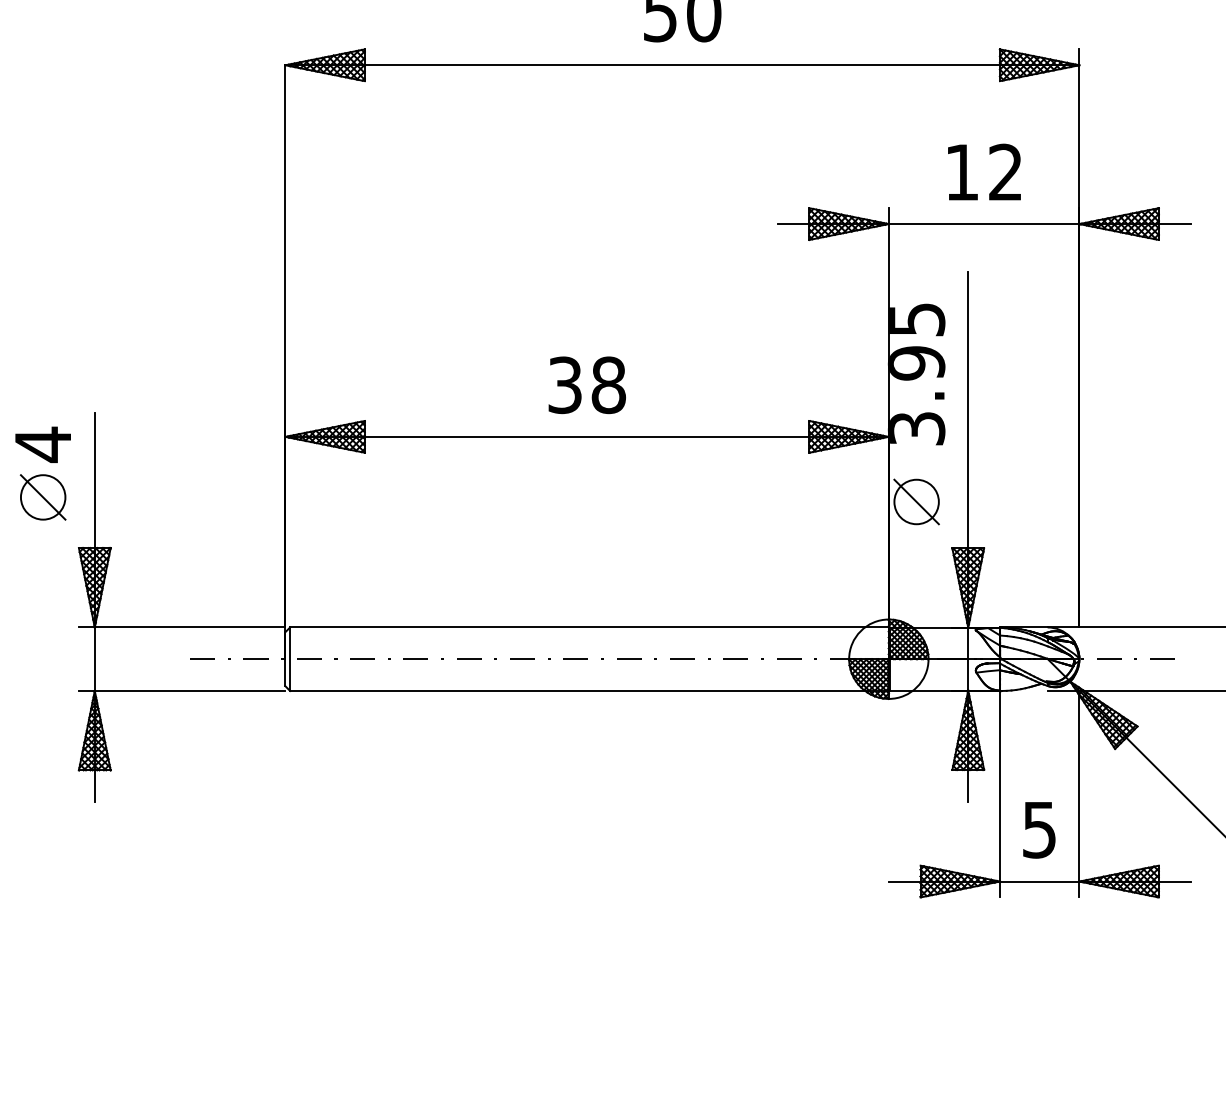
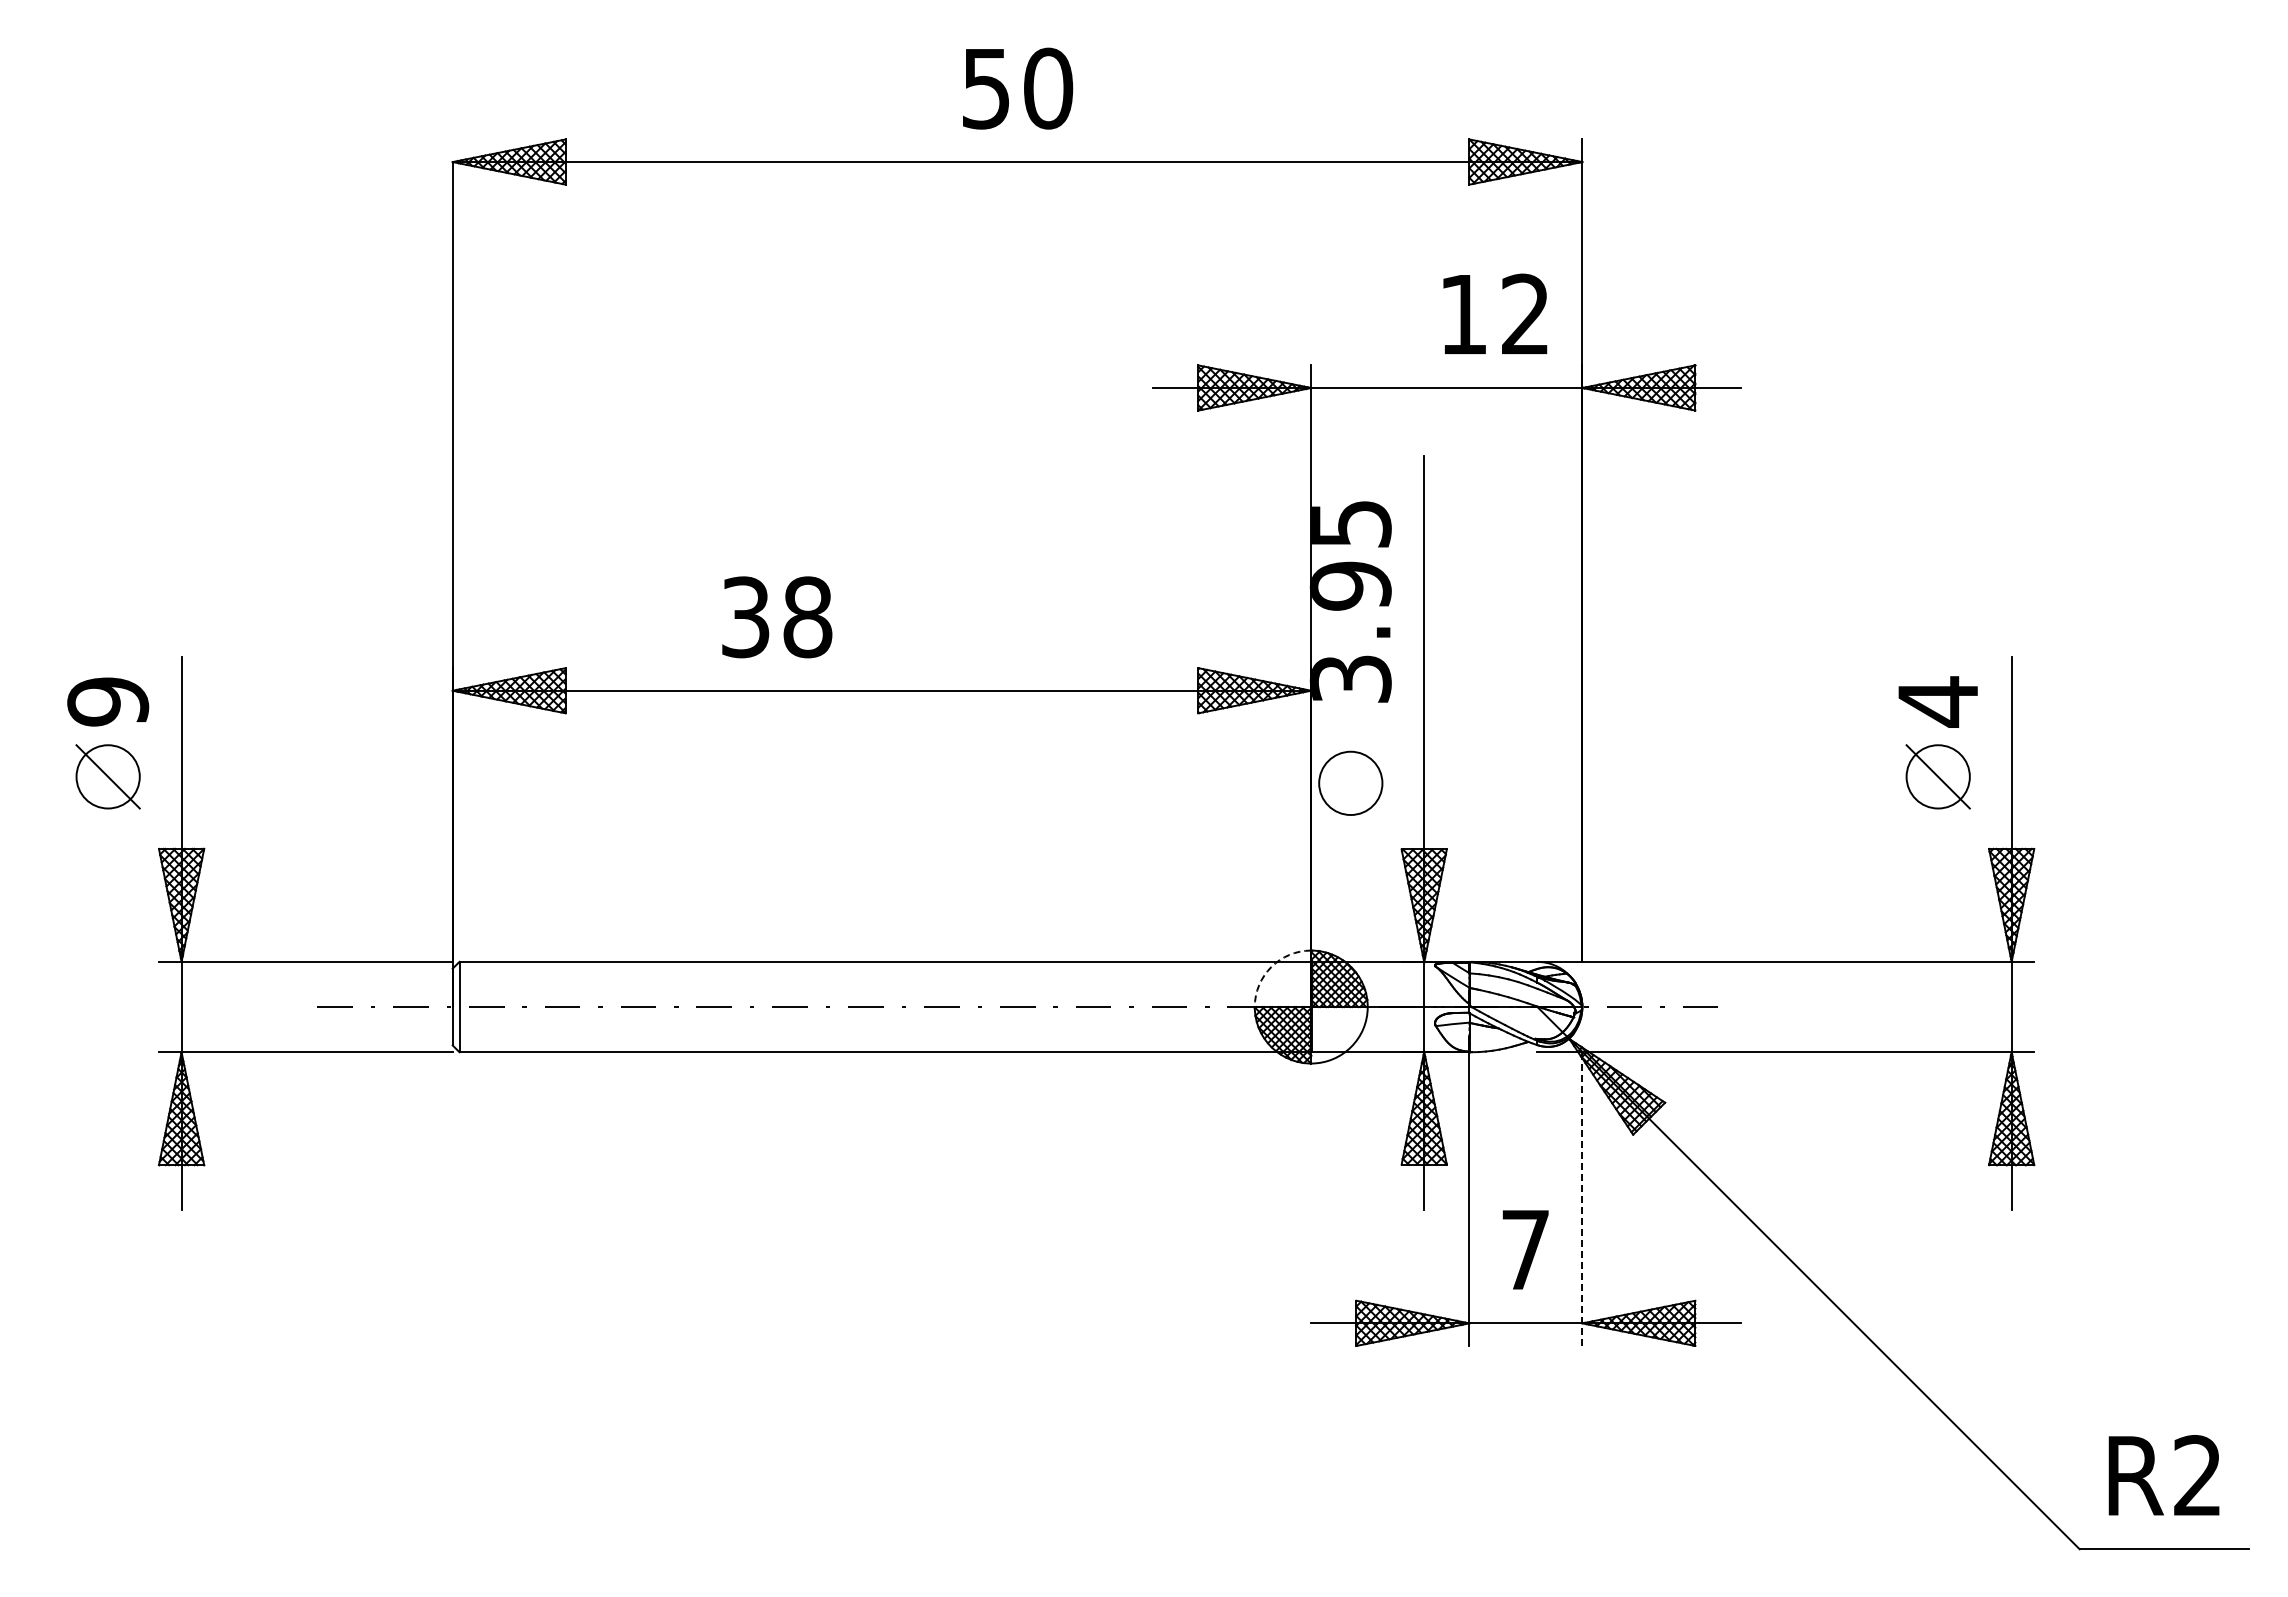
text: (984, 171) -> (1495, 313), moved
text: (587, 385) -> (777, 617), moved
text: (43, 444) -> (108, 701), 4 -> 9
line: (916, 502) -> (1350, 783), removed
arc: (860, 631) -> (1271, 967), solid -> dashed
line: (1079, 794) -> (1582, 1199), solid -> dashed
text: (1039, 830) -> (1525, 1250), 5 -> 7

